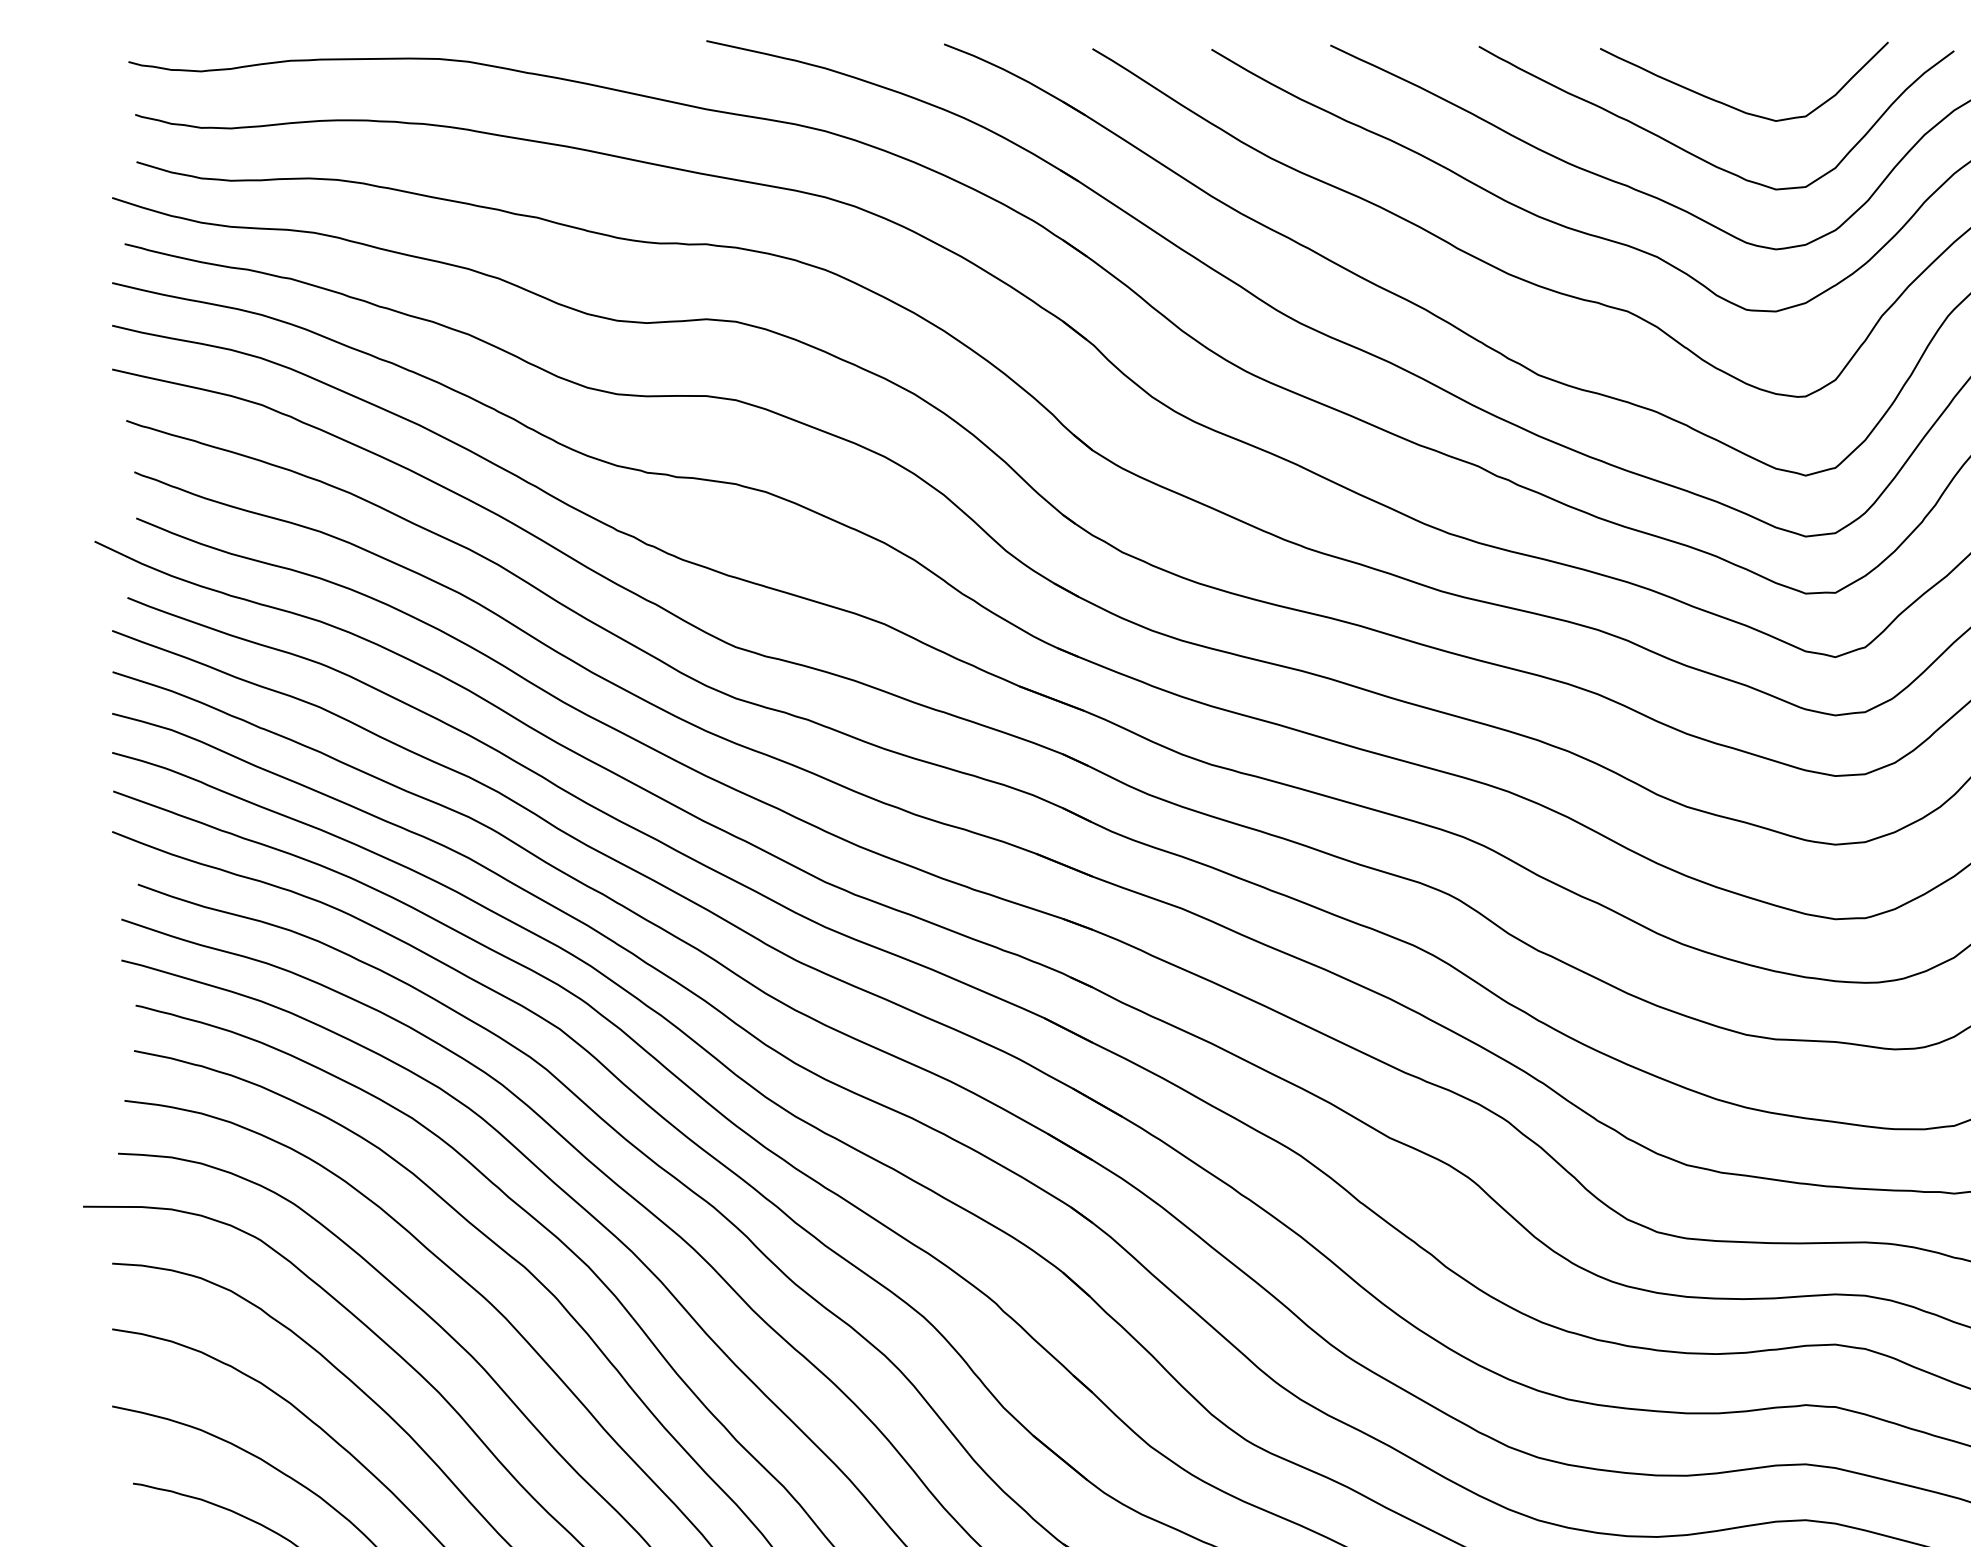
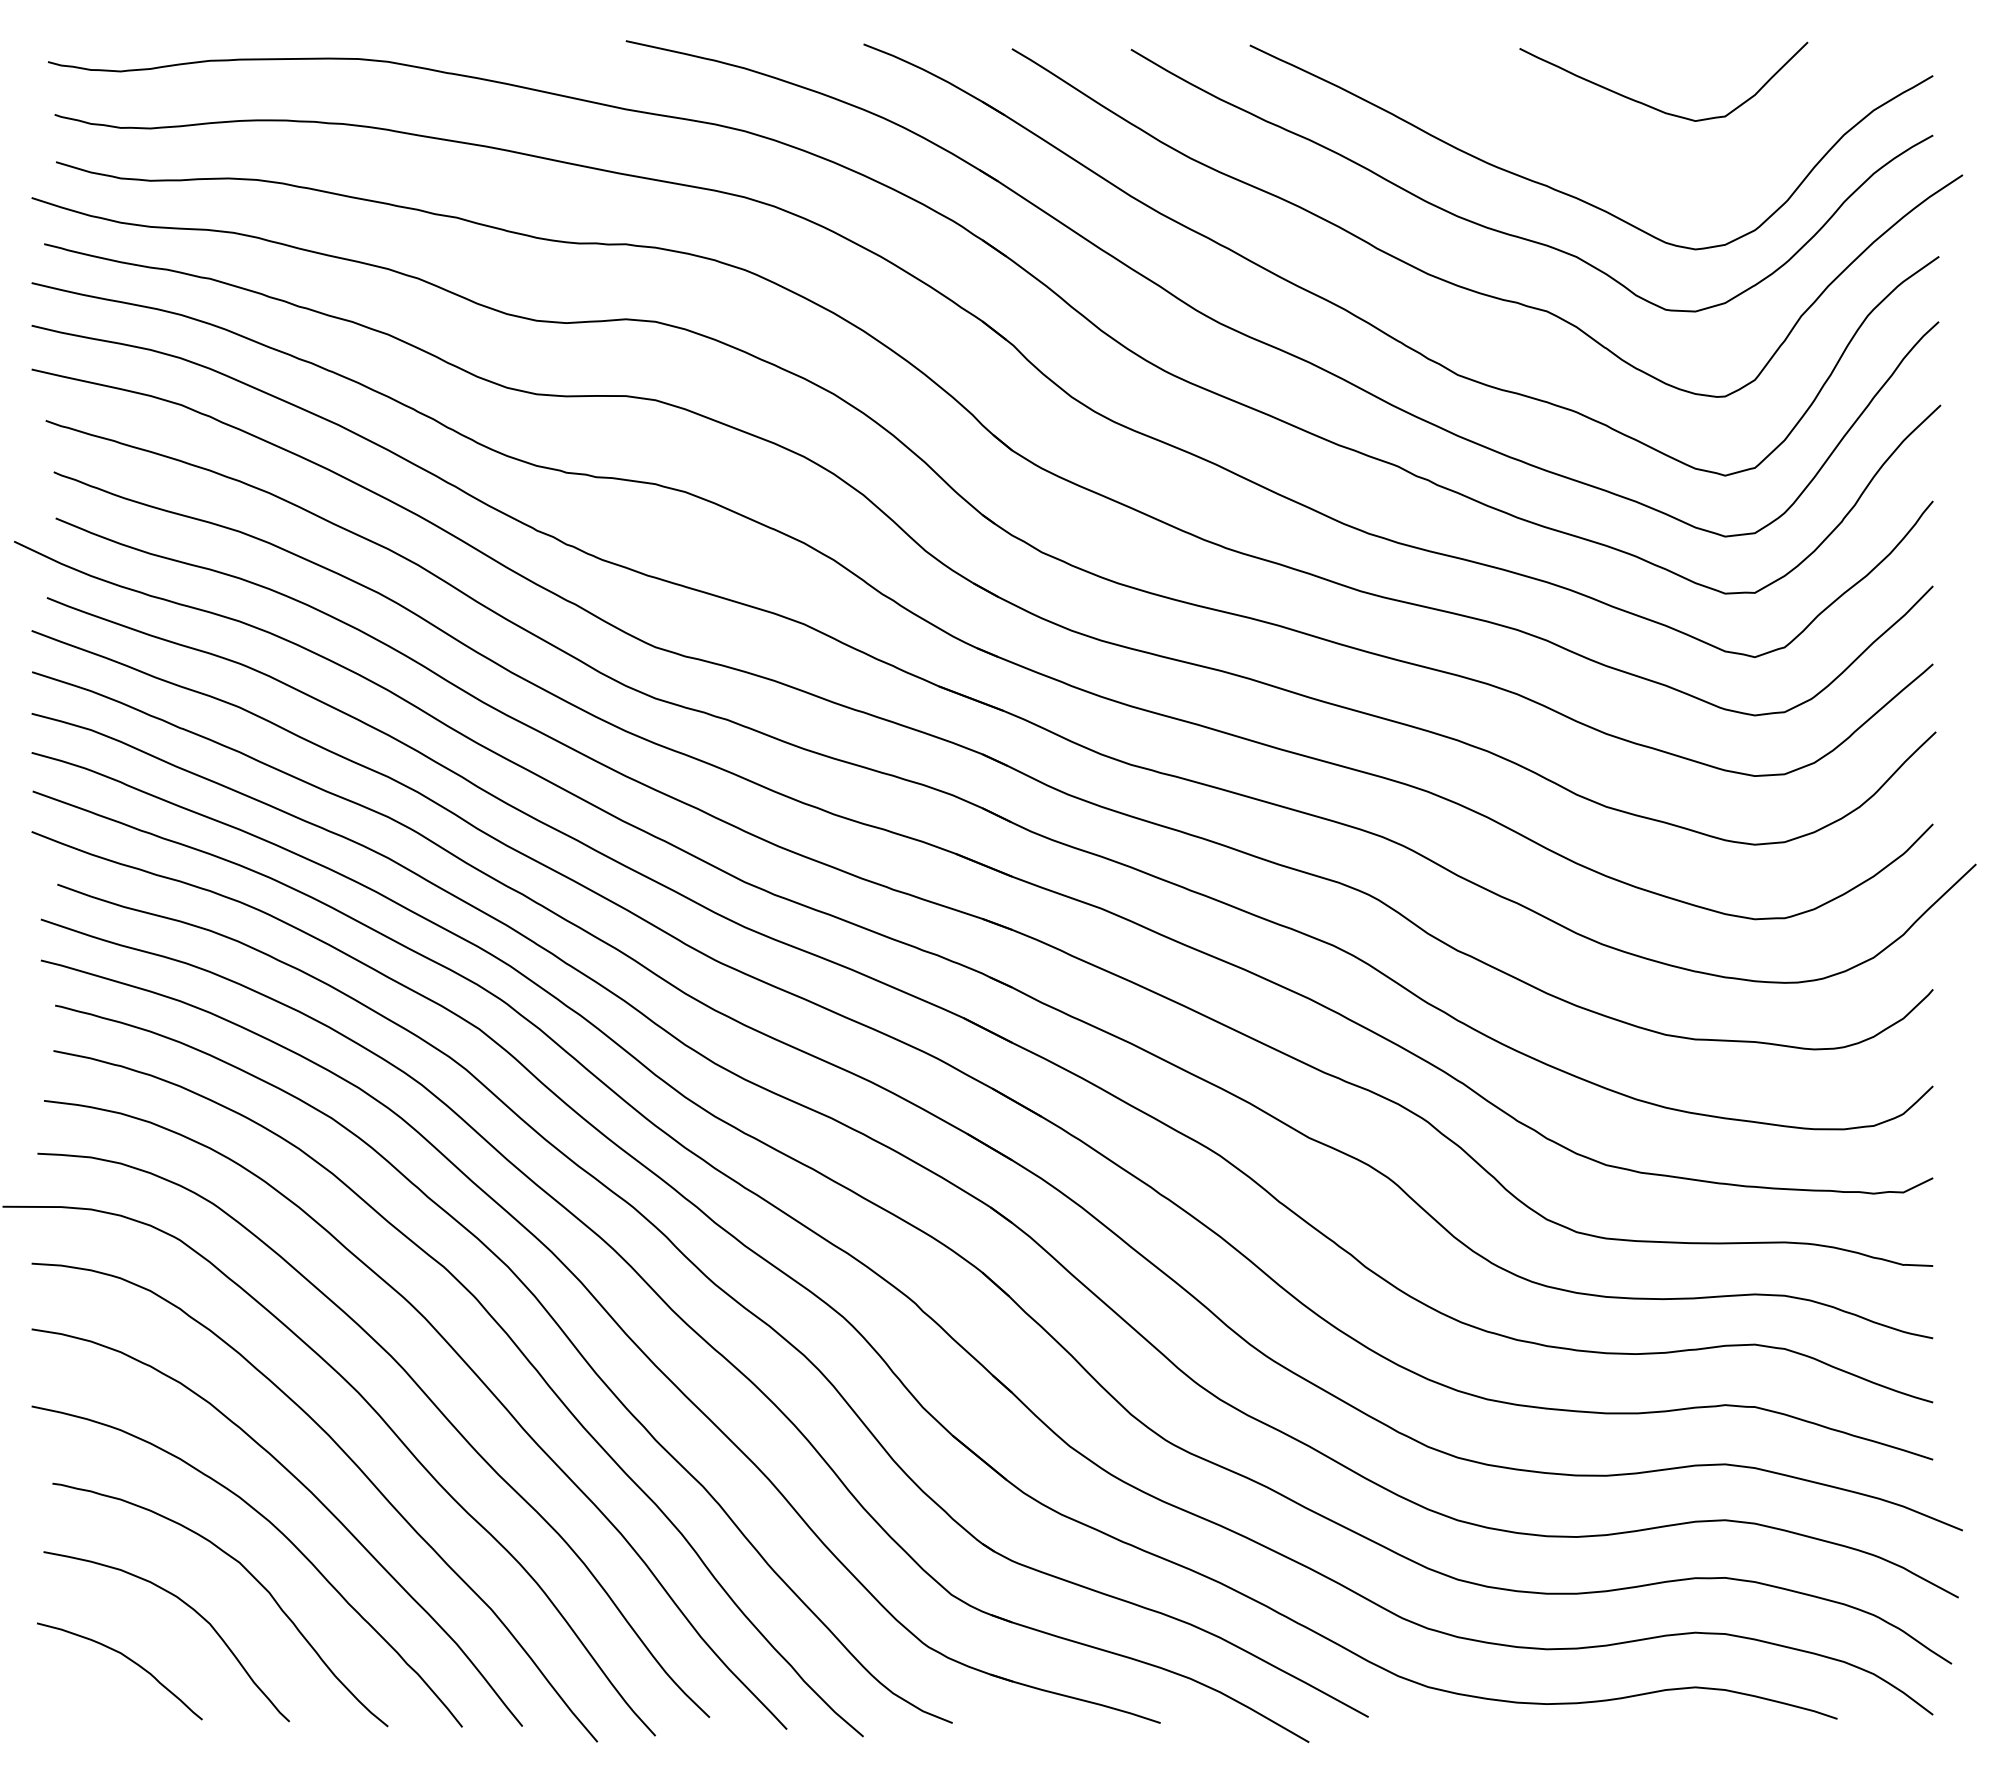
curve: (1699, 156) -> (1618, 156), removed

